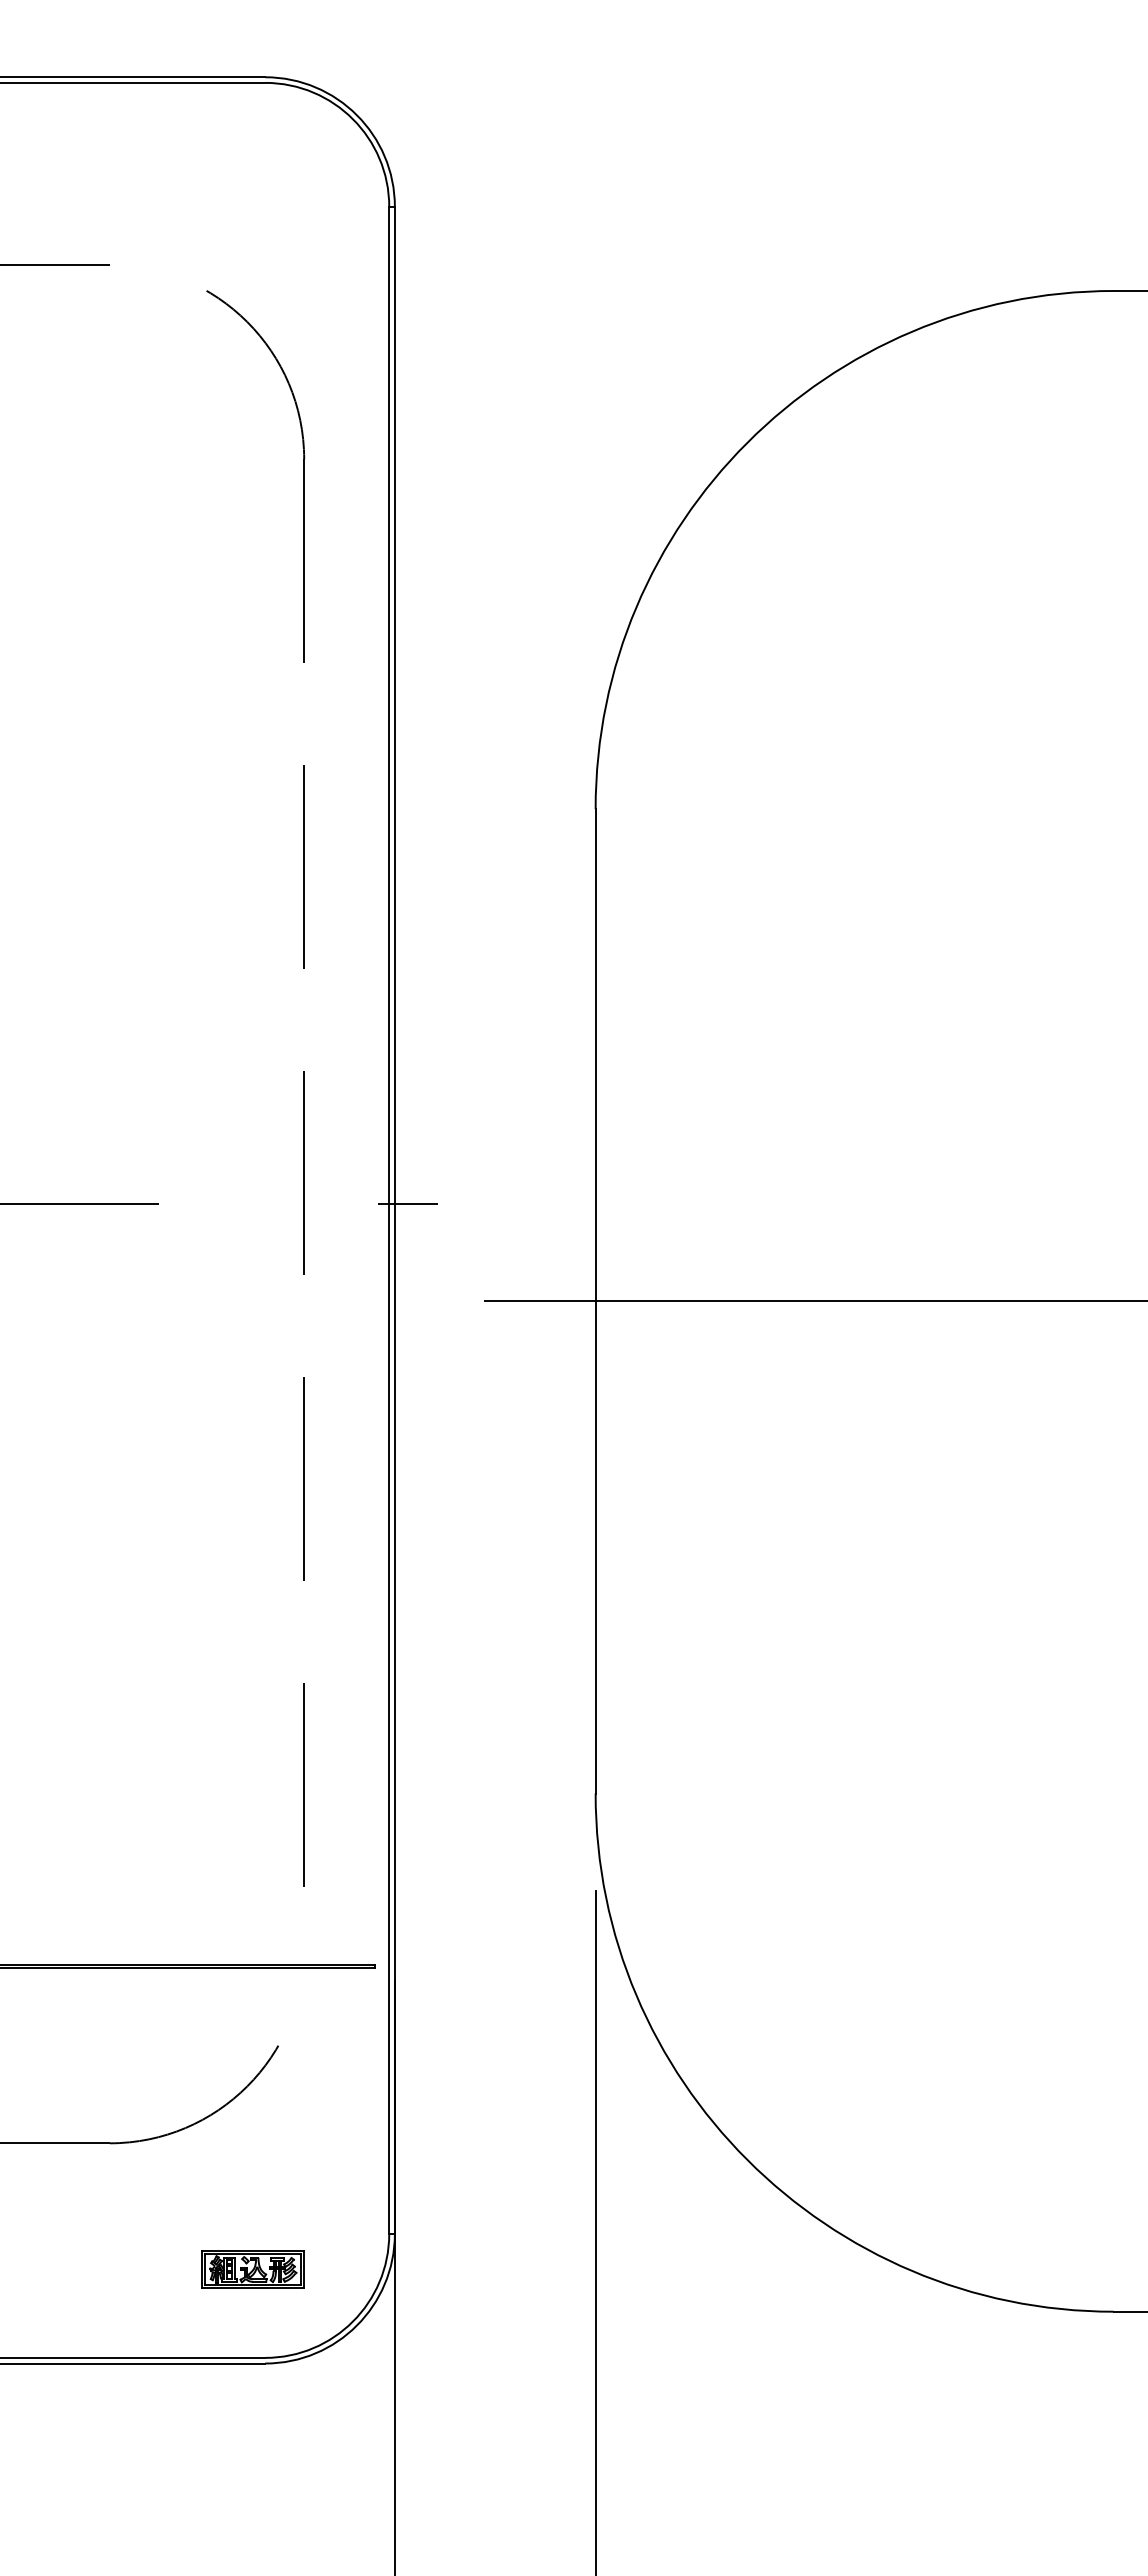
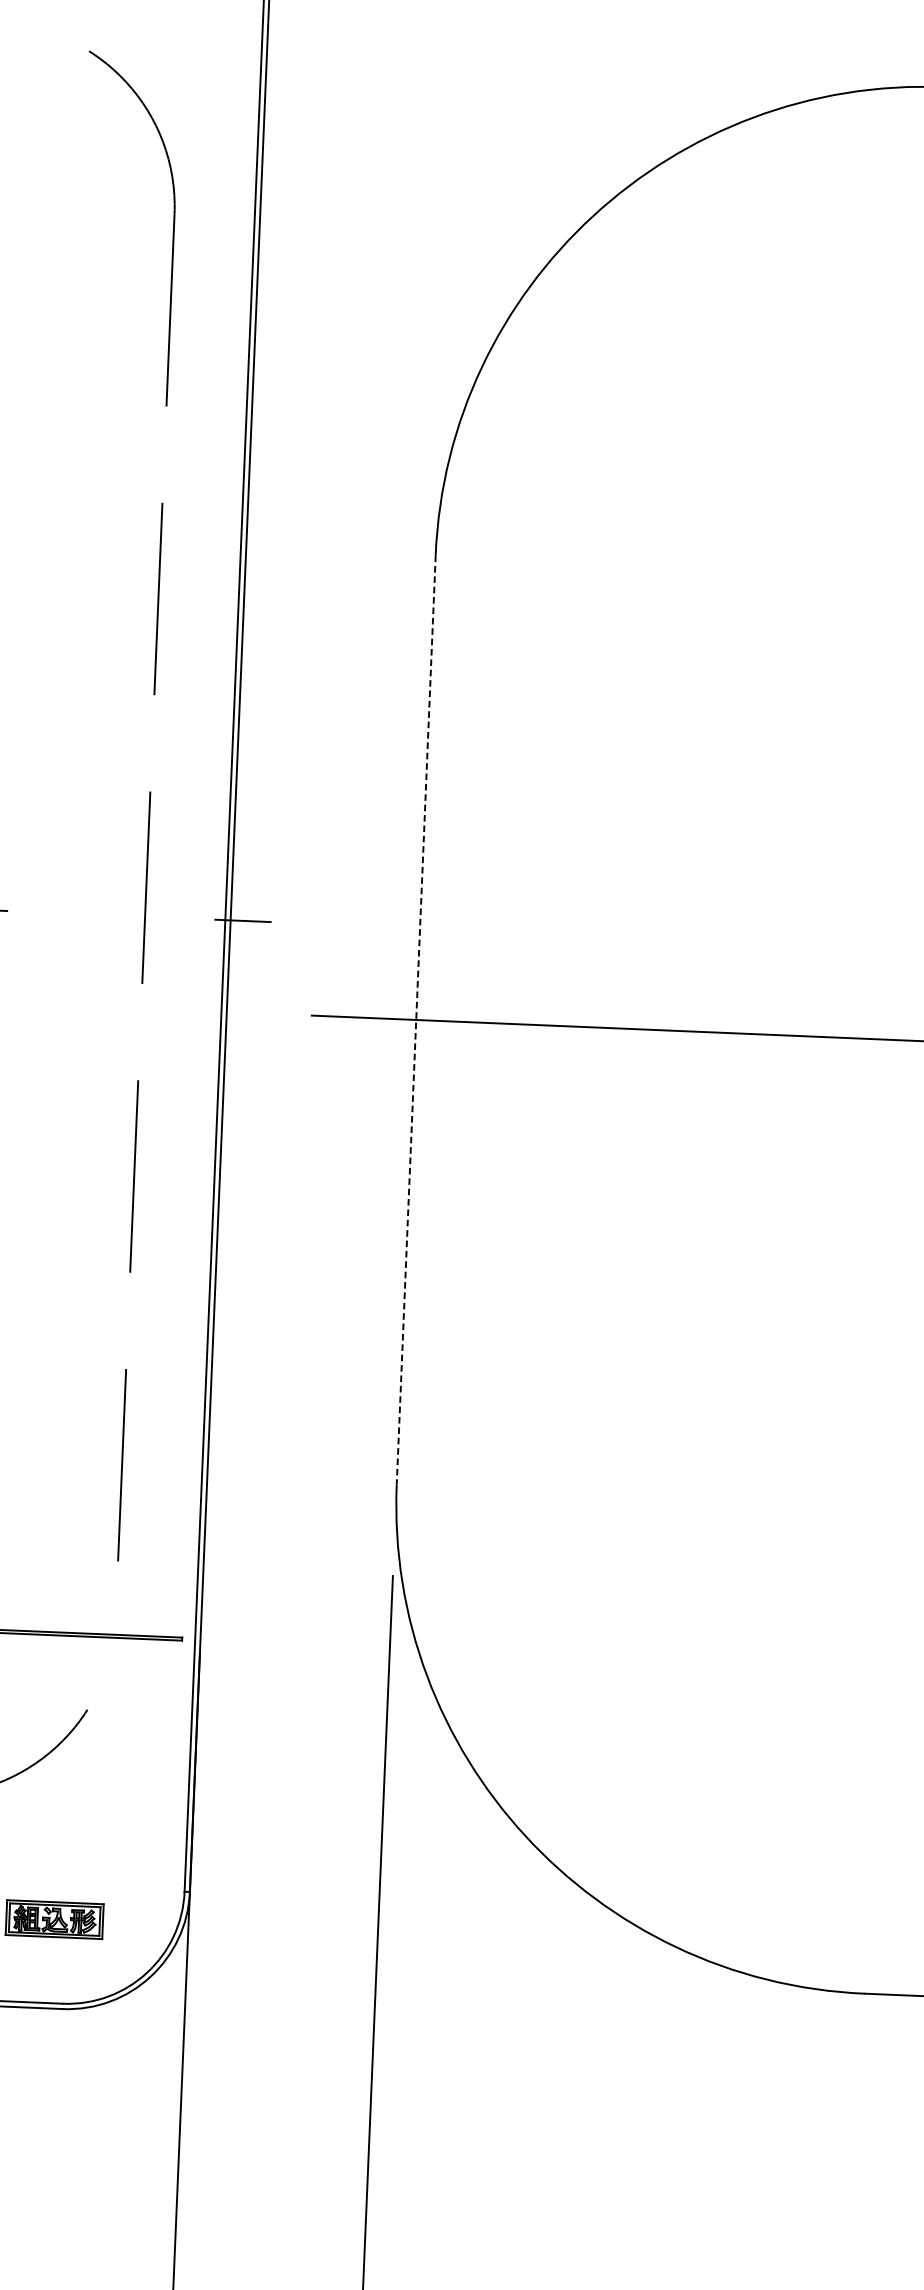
line: (595, 1301) -> (416, 1020), solid -> dashed

